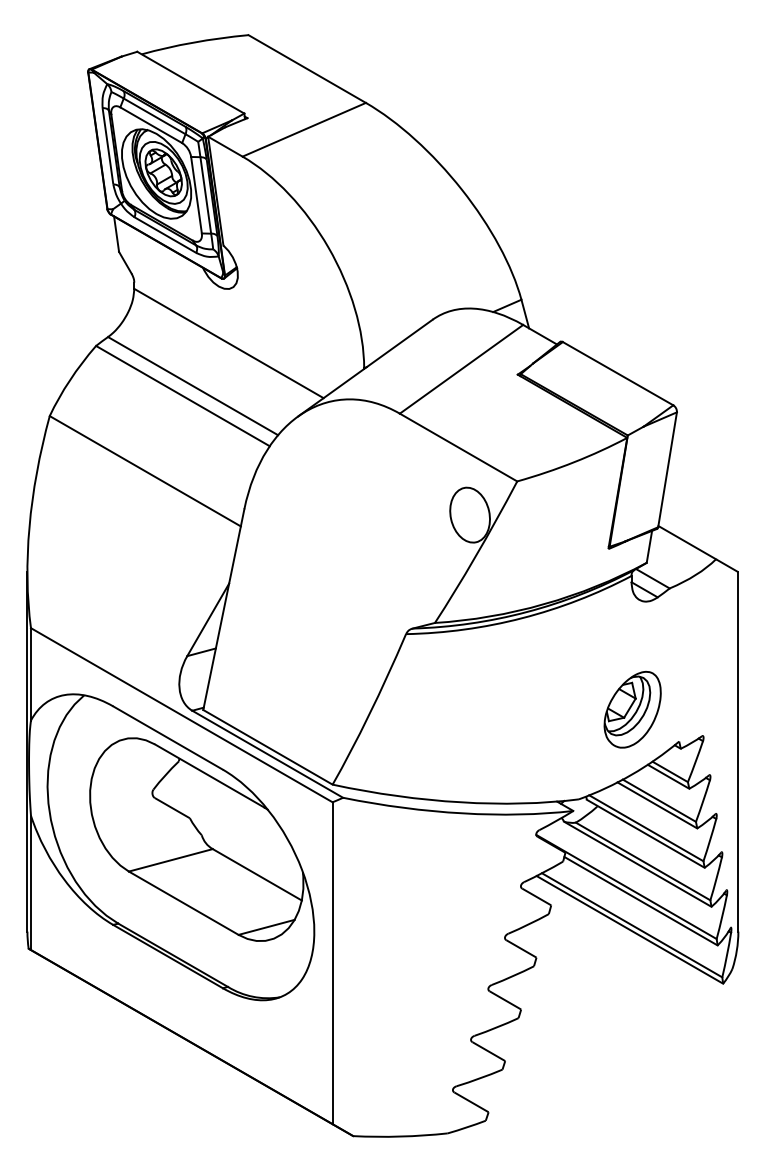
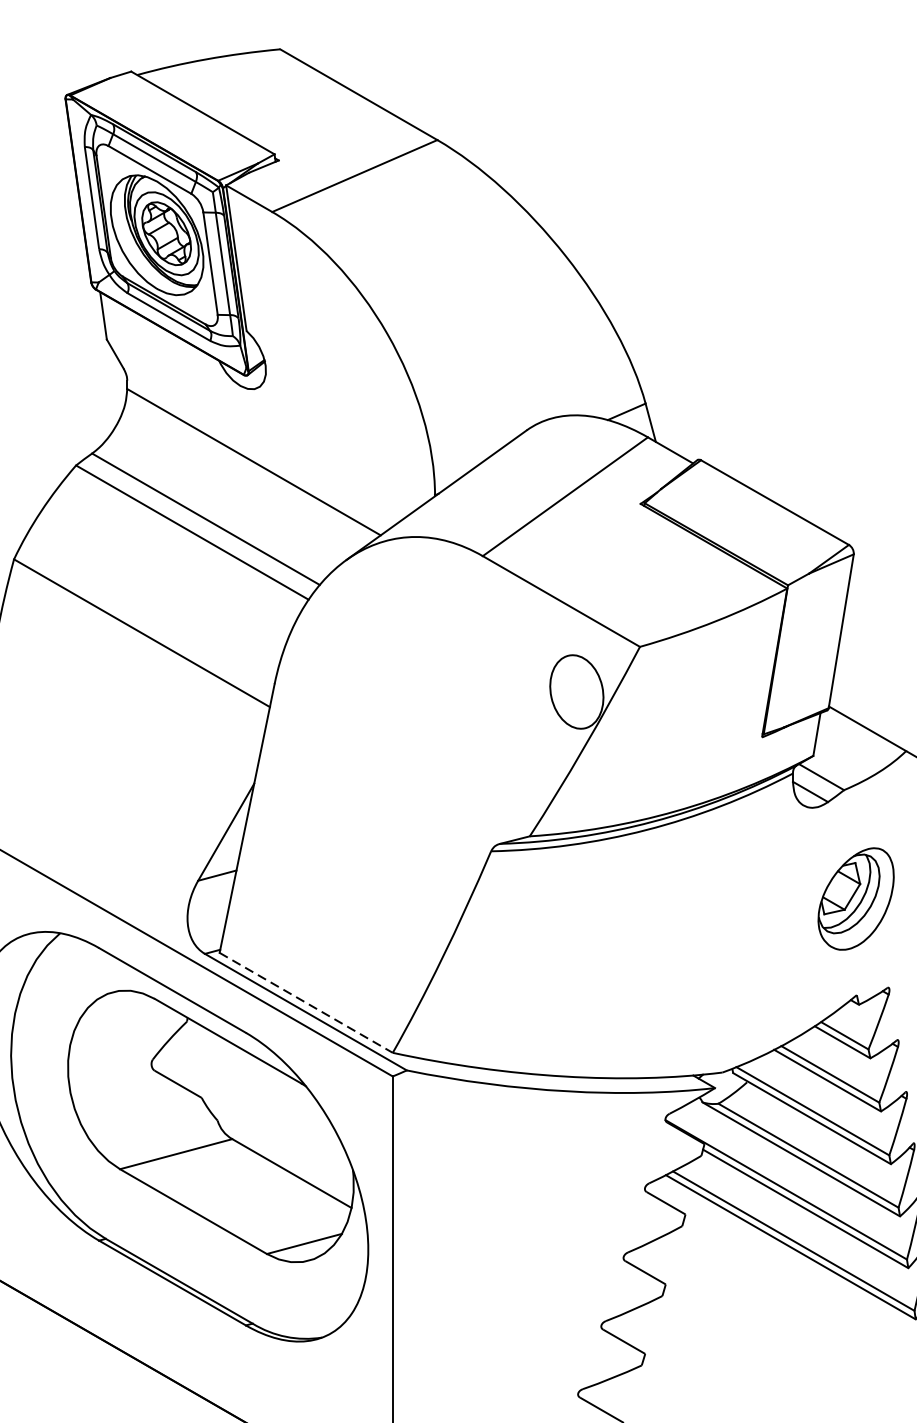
part: (632, 709) -> (855, 898), moved
line: (267, 747) -> (305, 1003), solid -> dashed

